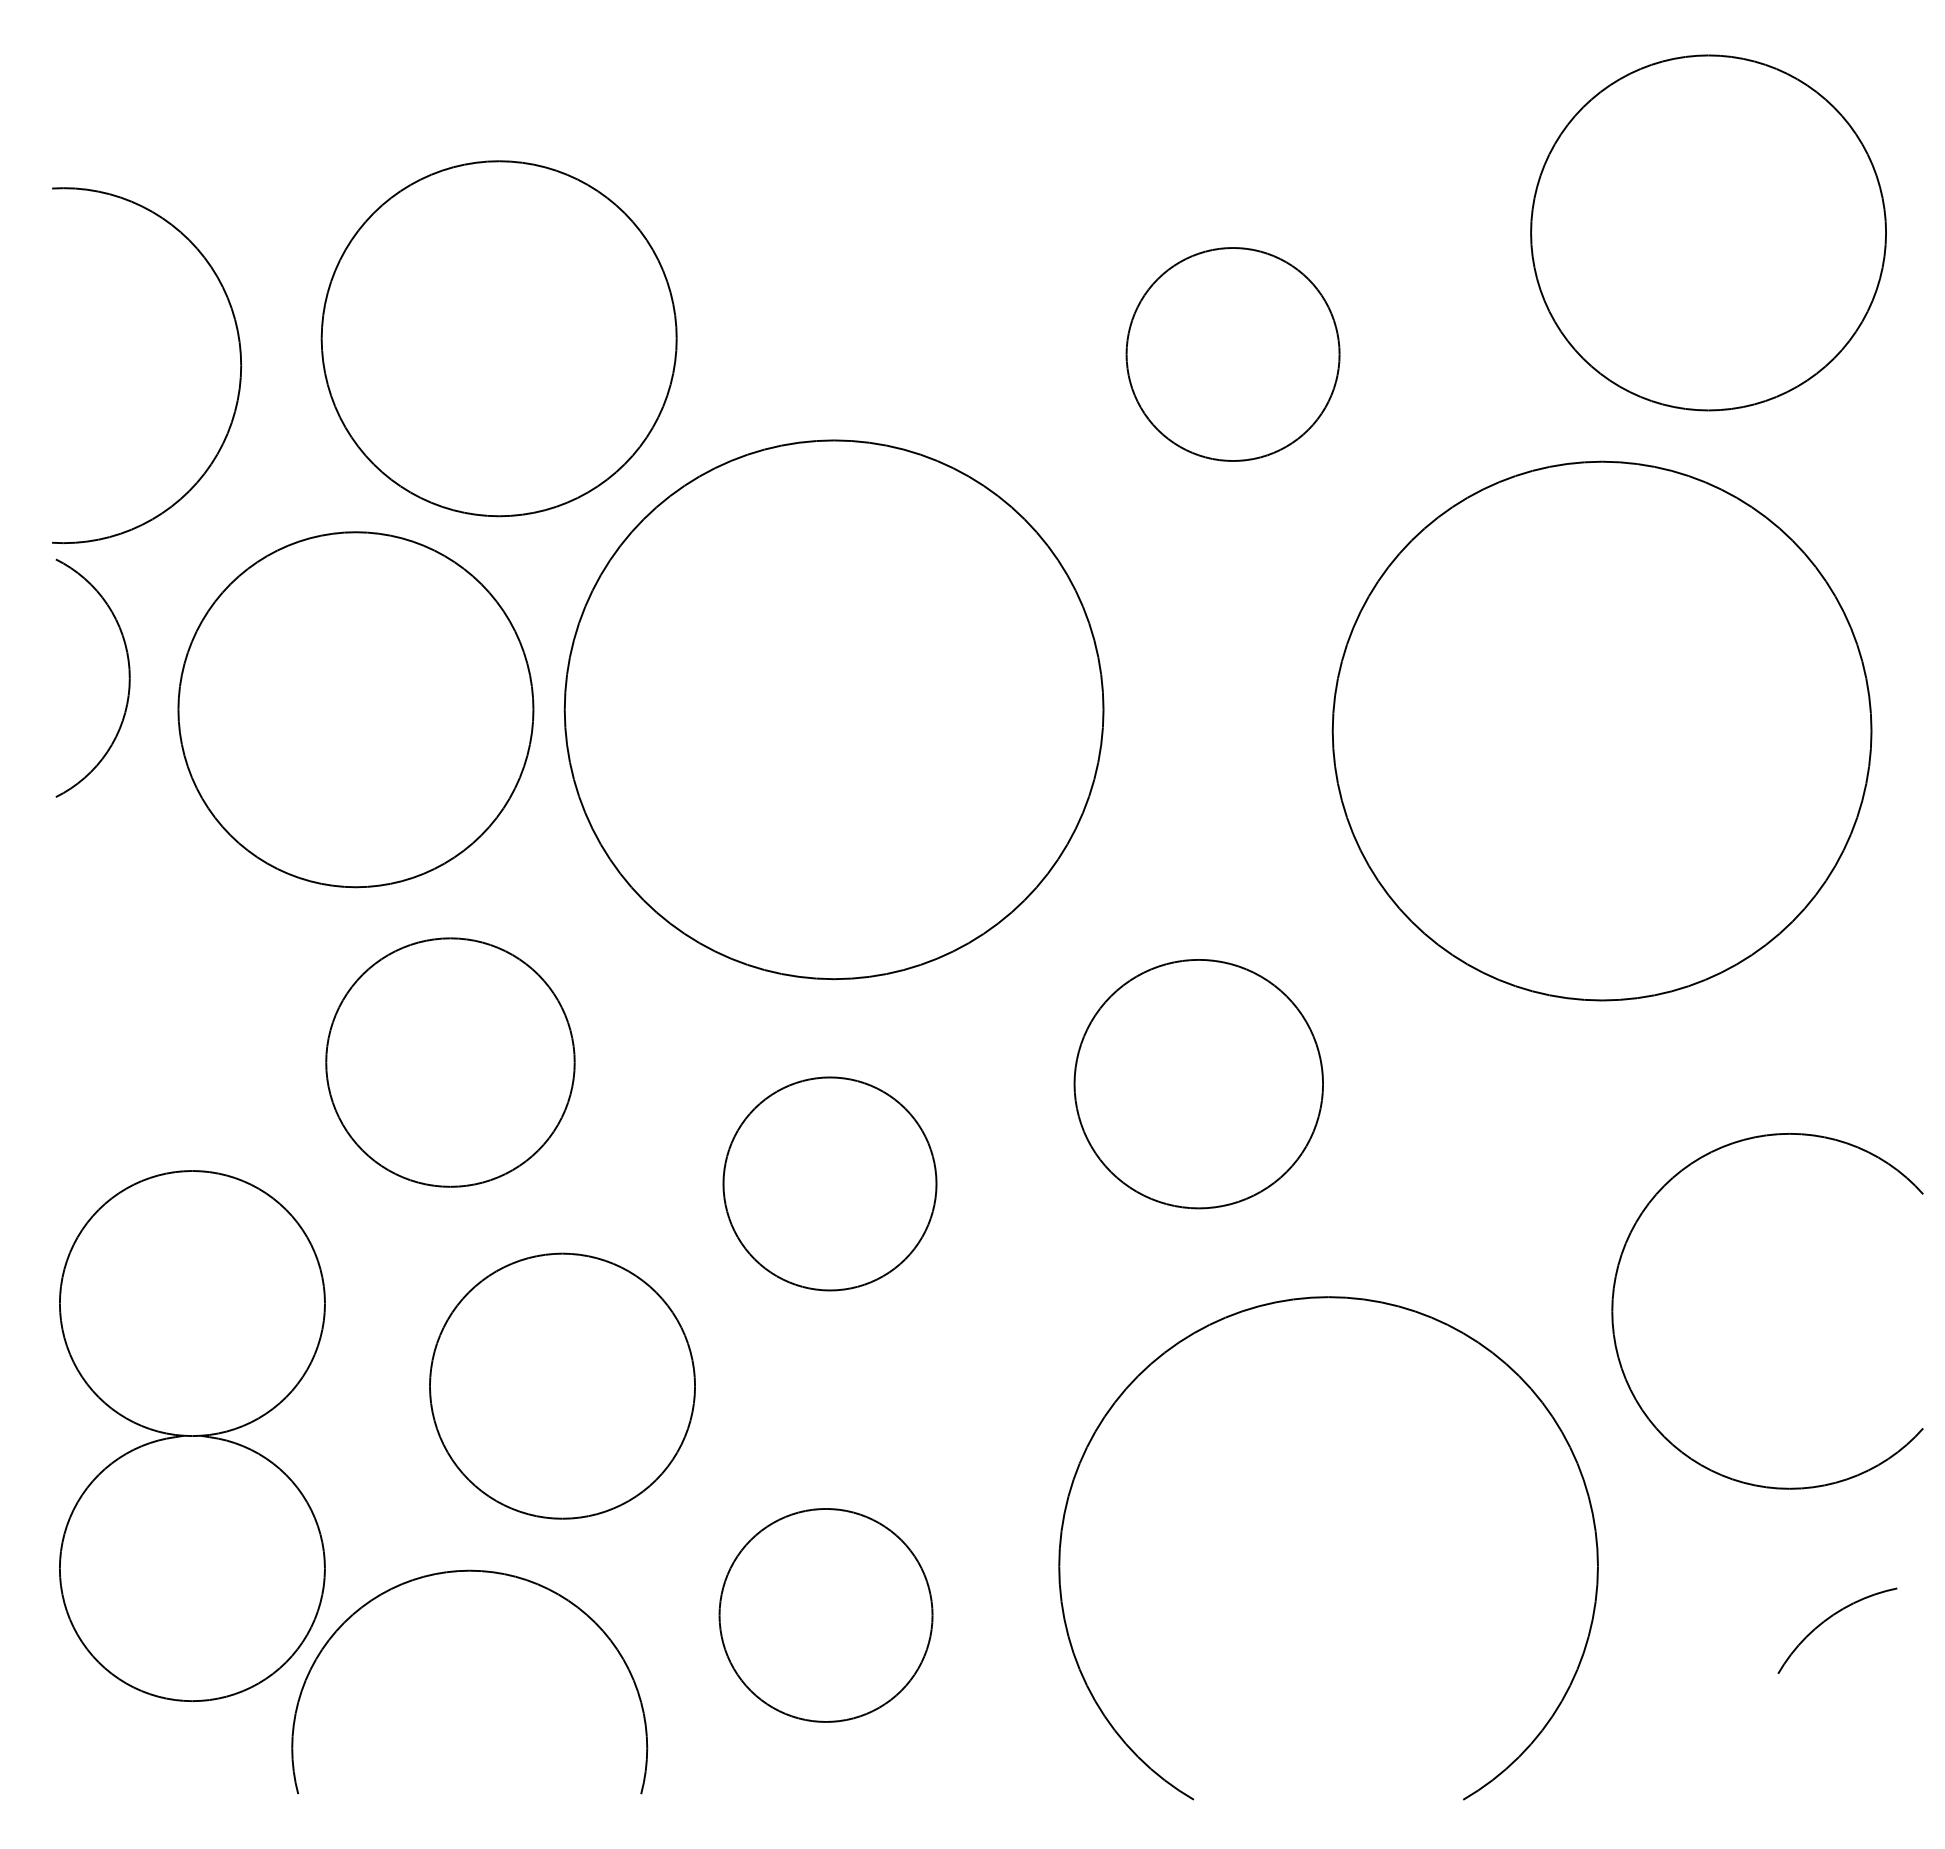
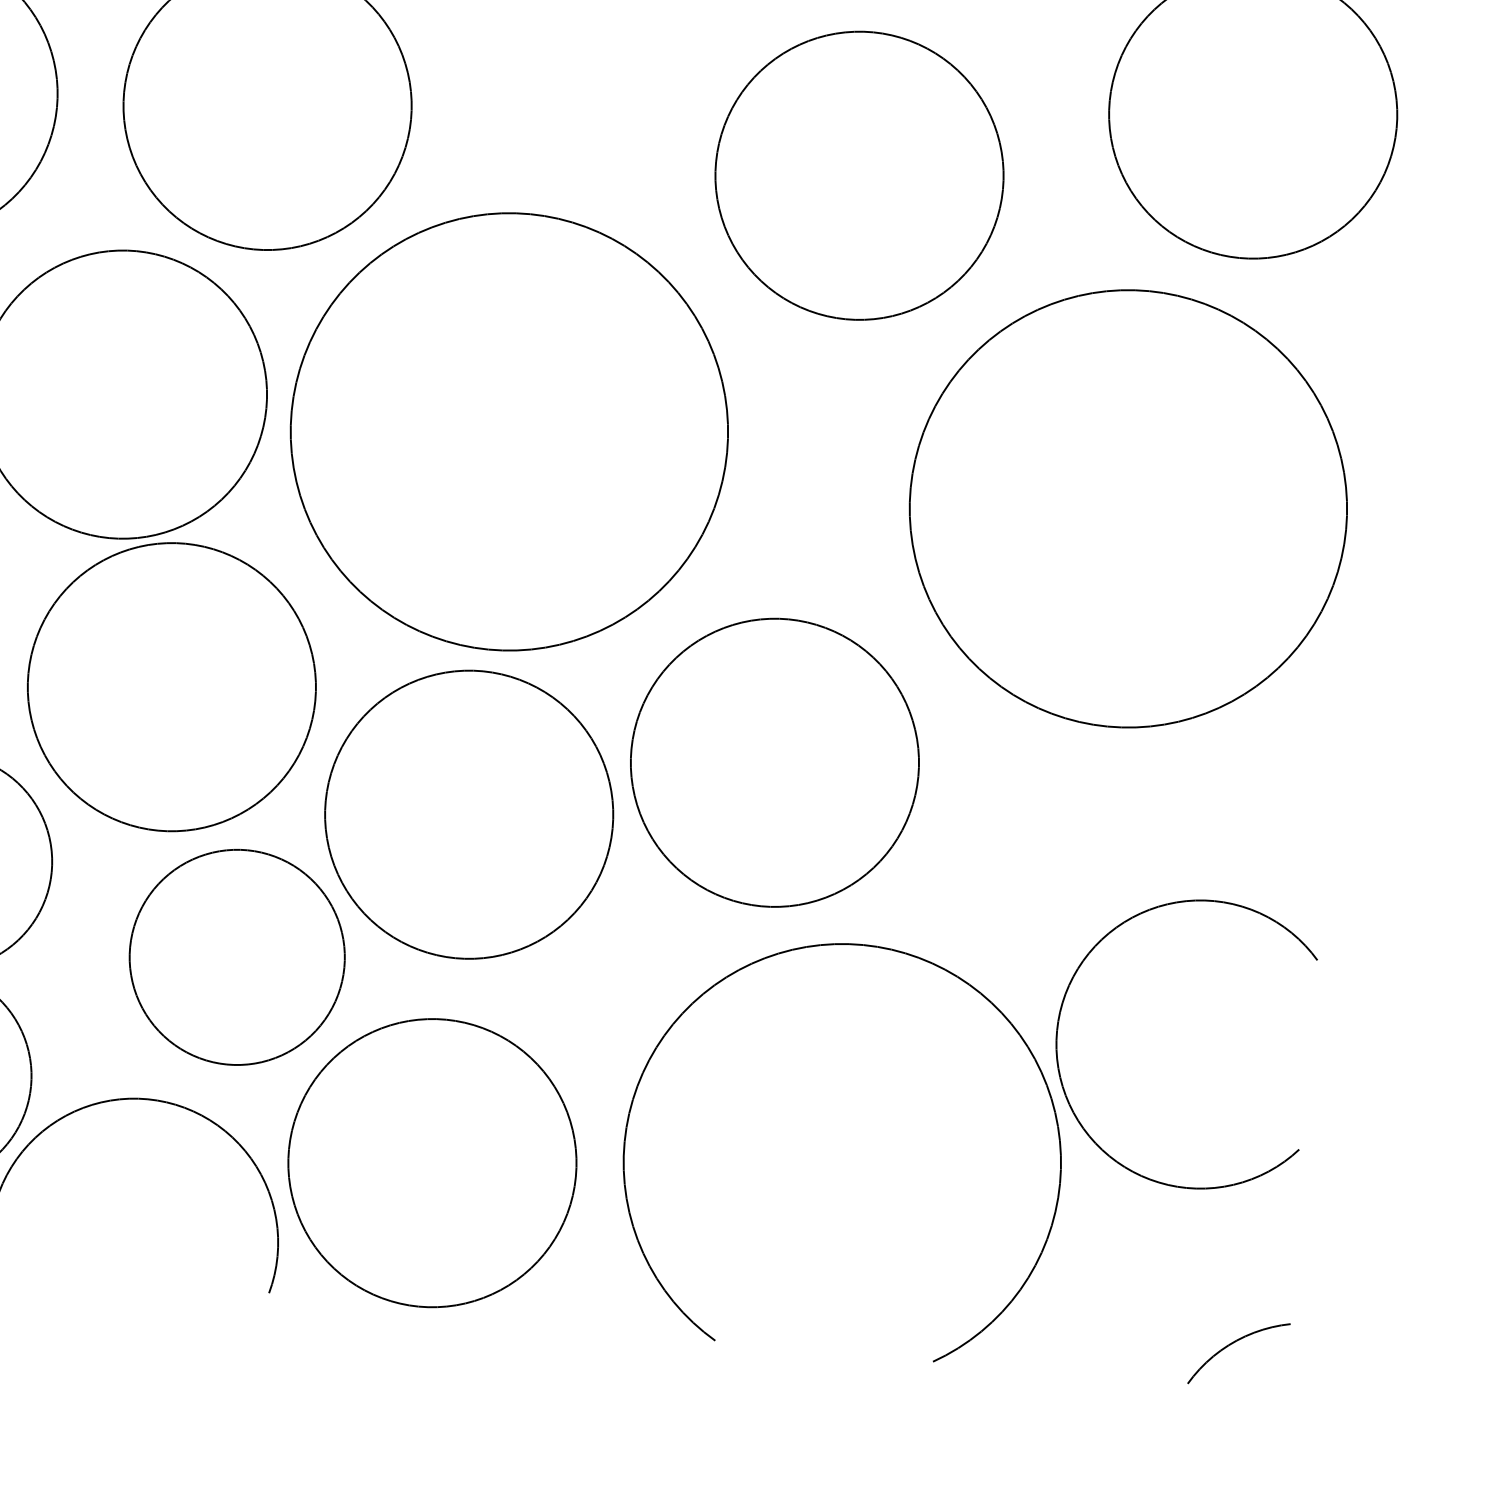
part: (1232, 354) -> (858, 175), size x1.67
part: (450, 1062) -> (171, 687), size x1.43
part: (1198, 1083) -> (774, 762), size x1.43
part: (829, 1183) -> (468, 814), size x1.67
part: (1614, 1294) -> (1060, 1017), moved
part: (825, 1615) -> (431, 1163), size x1.67
part: (1830, 1618) -> (1234, 1343), moved

